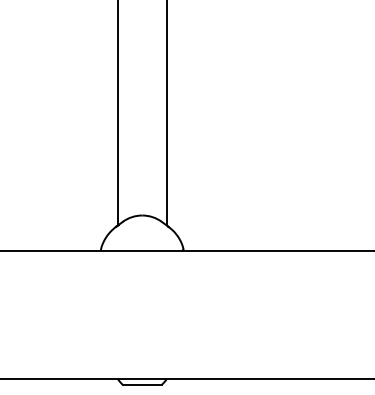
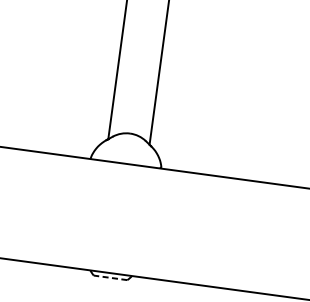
line: (142, 384) -> (110, 277), solid -> dashed

